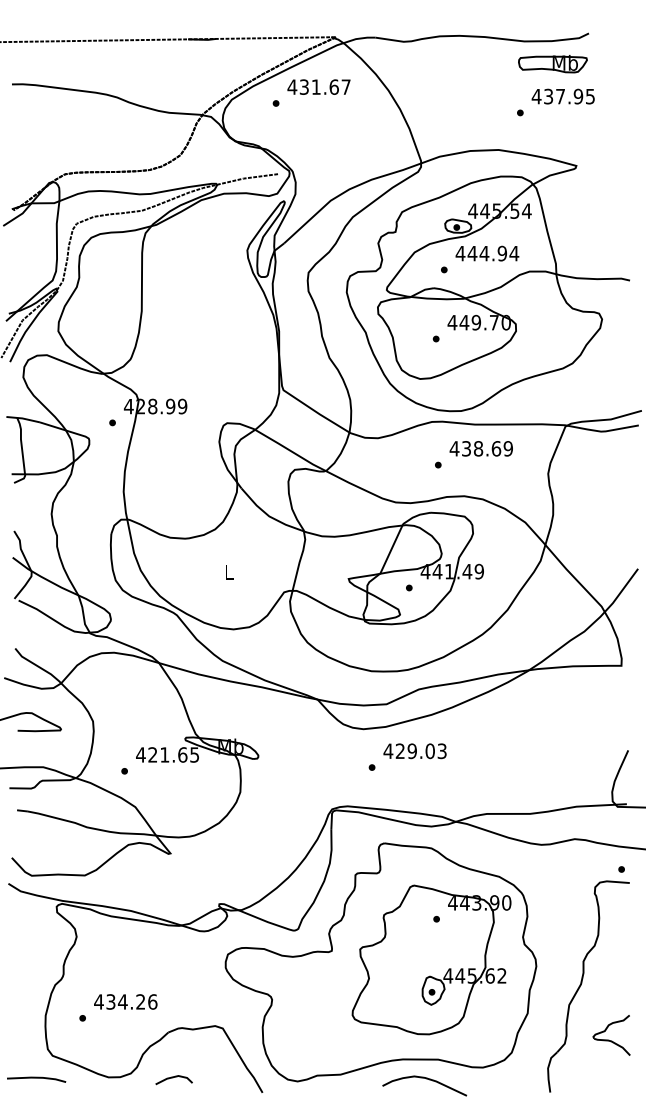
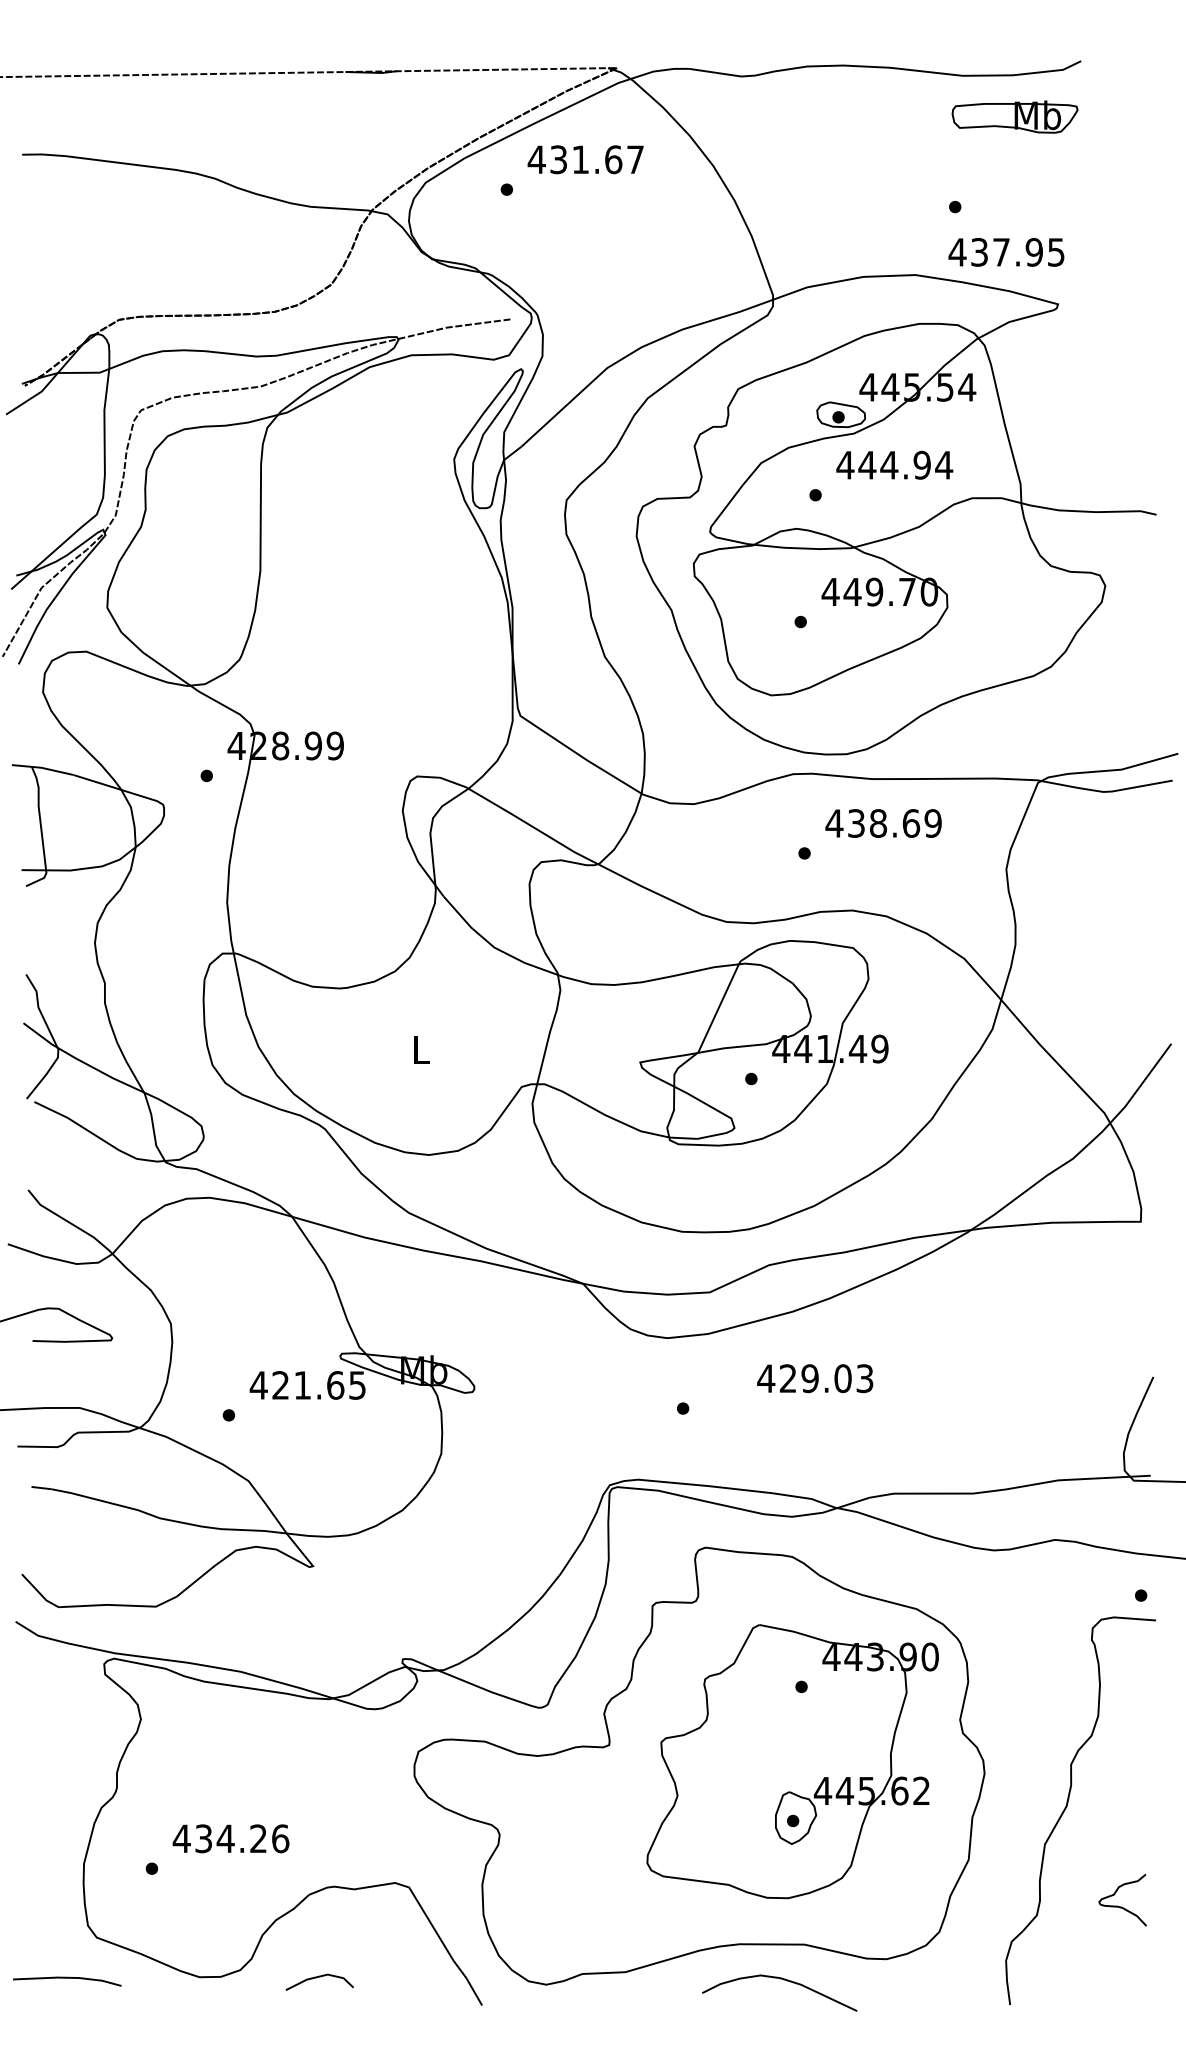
text: (562, 96) -> (1005, 252), moved
text: (414, 751) -> (814, 1379), moved
part: (611, 1035) -> (1122, 1900), size x0.7

